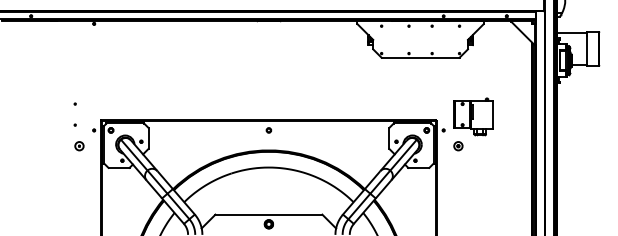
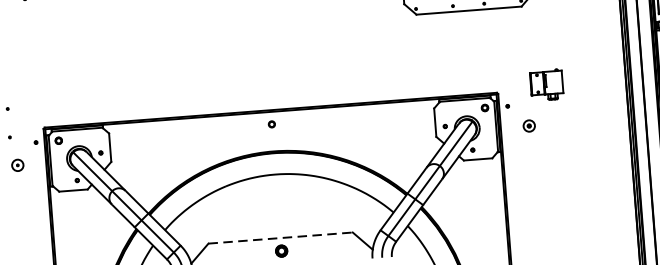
part: (473, 116) -> (546, 84), size x0.6
line: (269, 214) -> (281, 237), solid -> dashed

